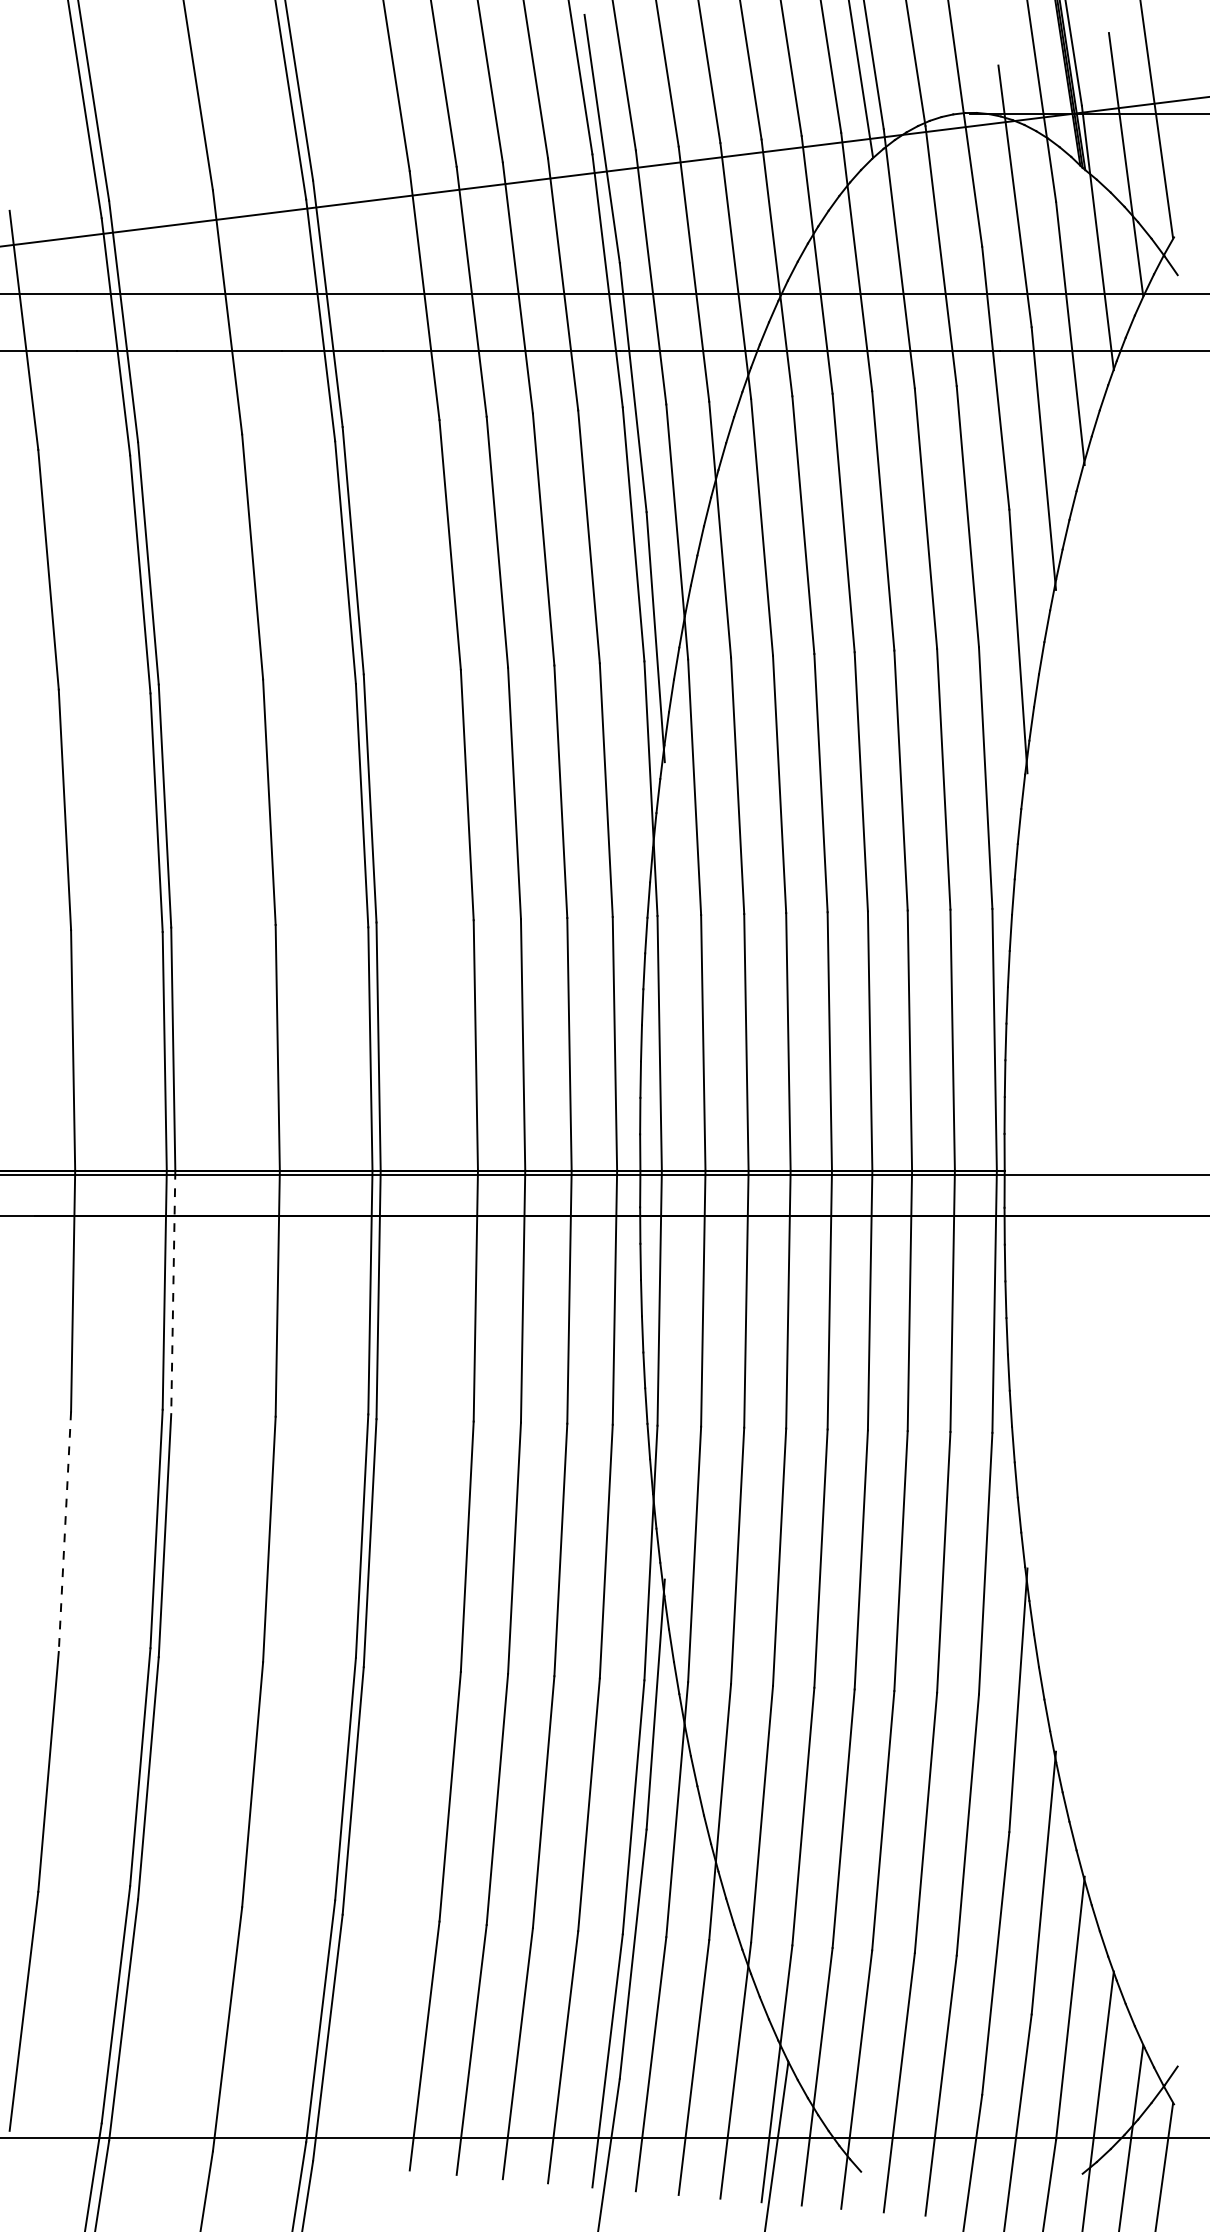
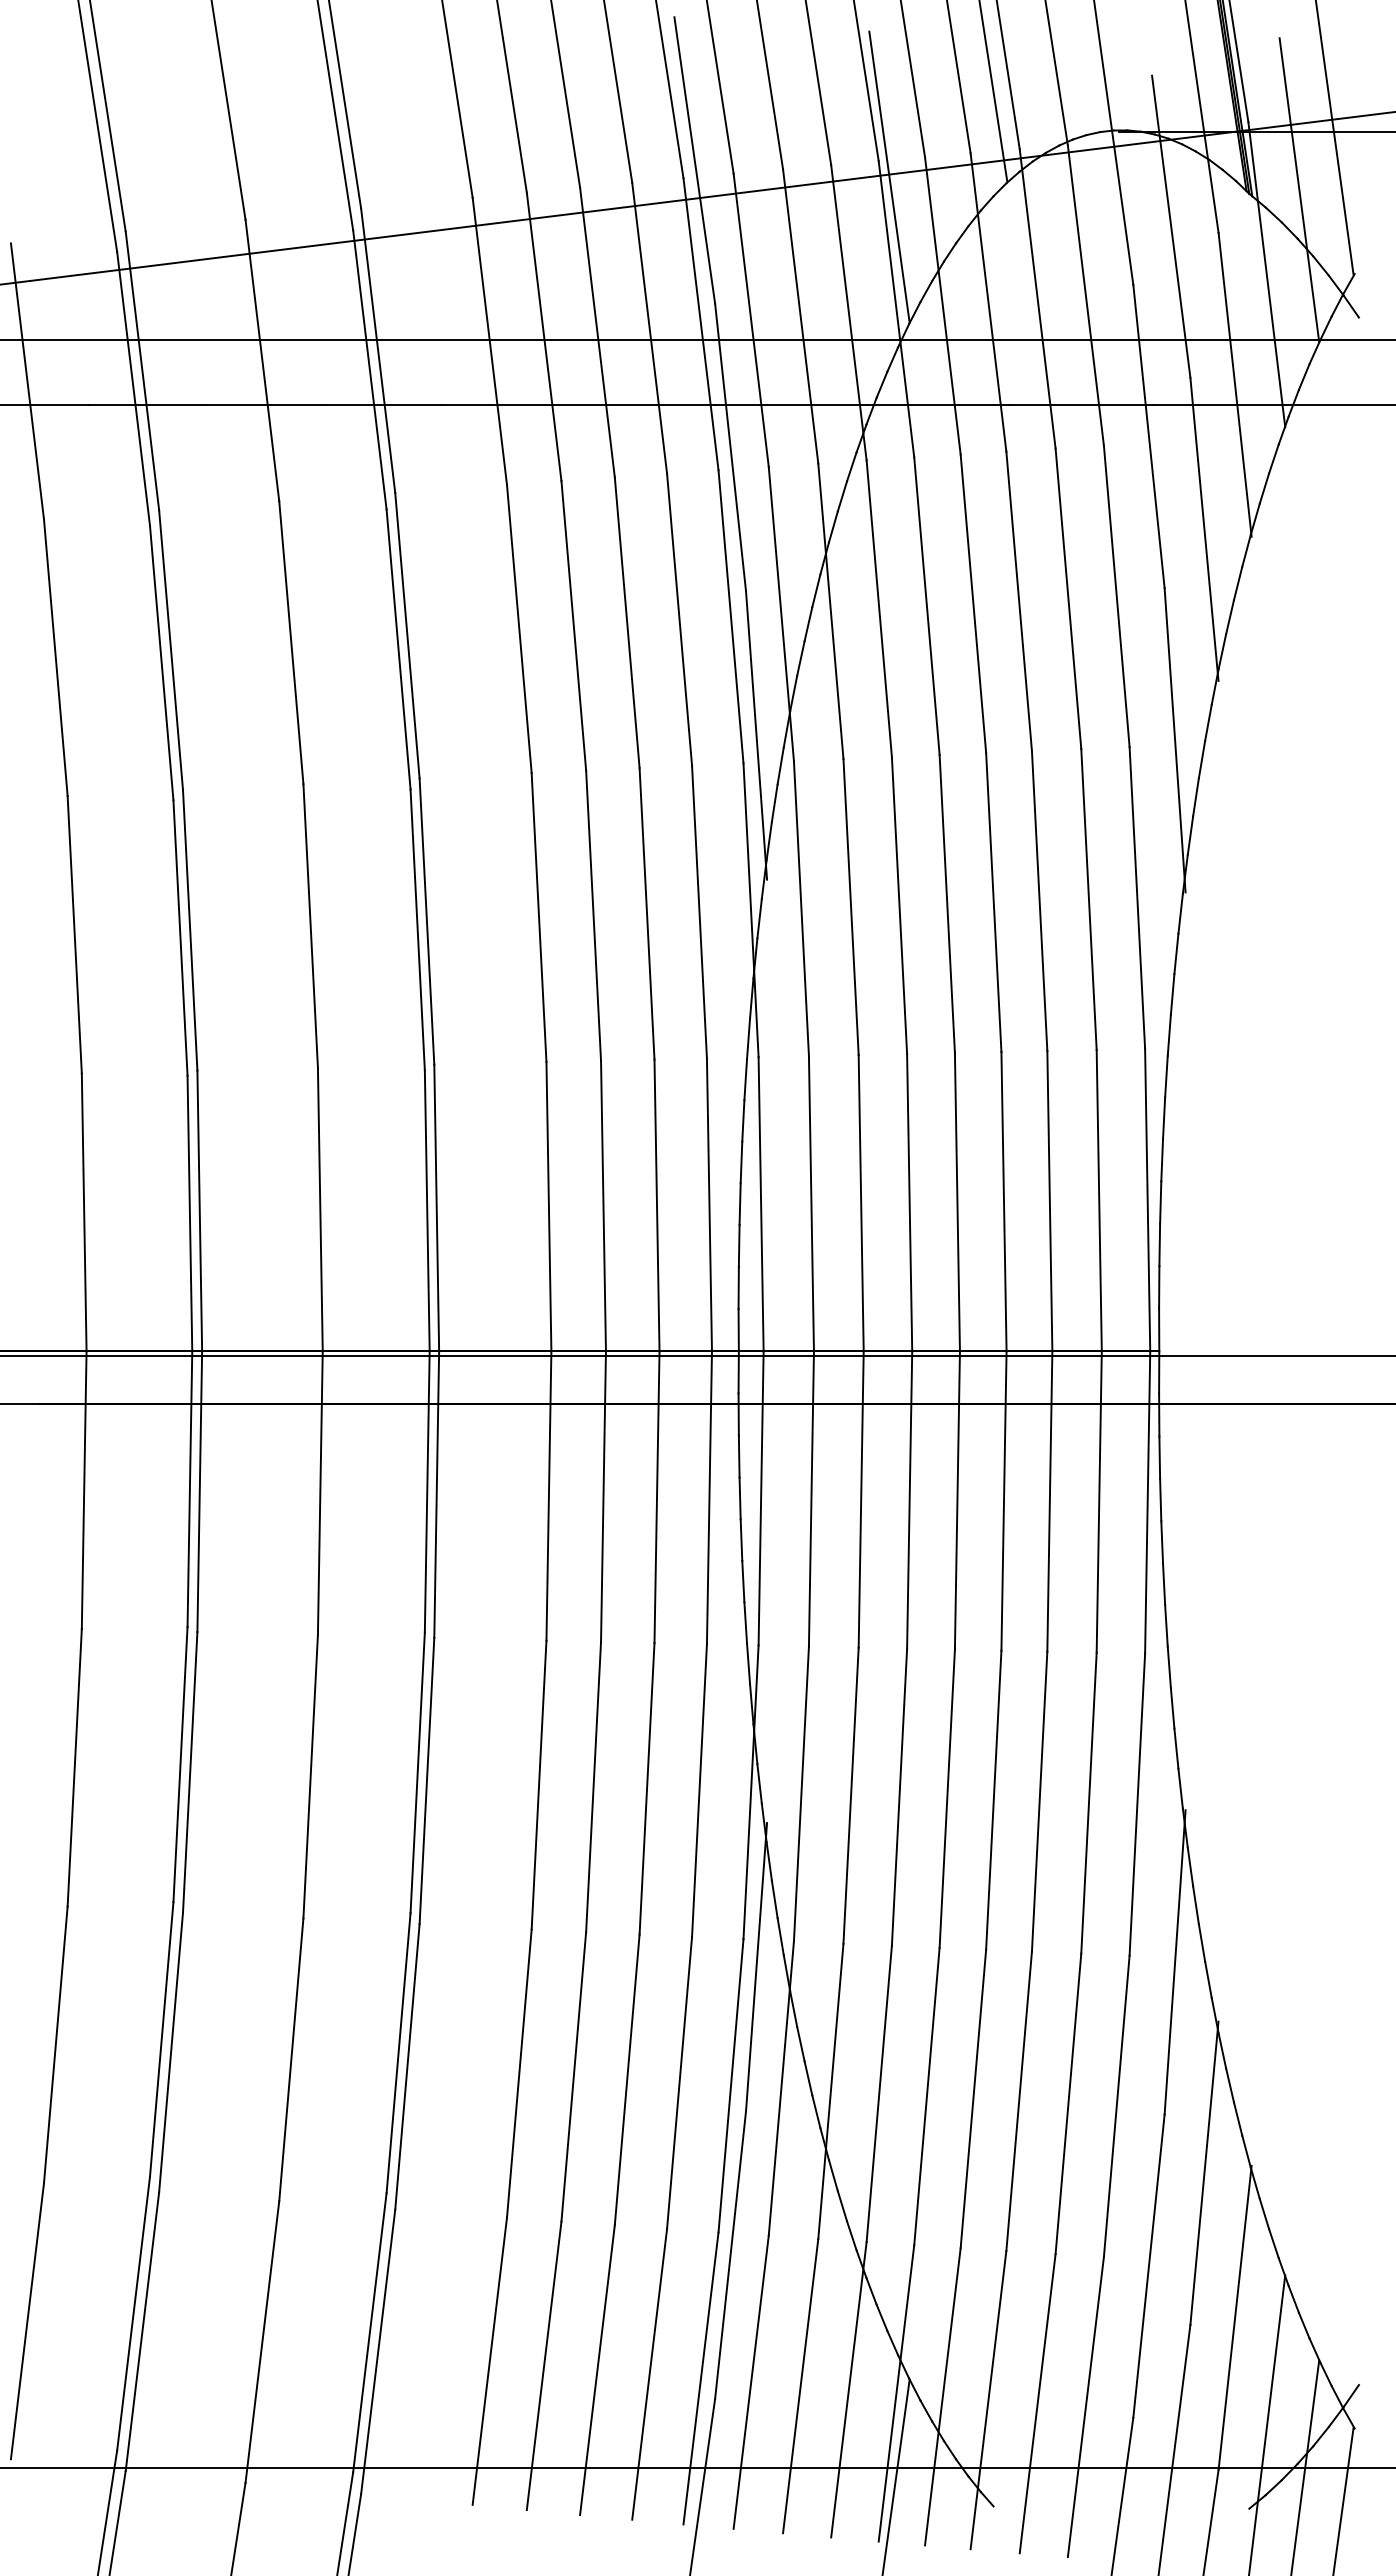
line: (770, 152) -> (889, 176), added
line: (173, 1293) -> (199, 1492), dashed -> solid
line: (64, 1531) -> (74, 1767), dashed -> solid

